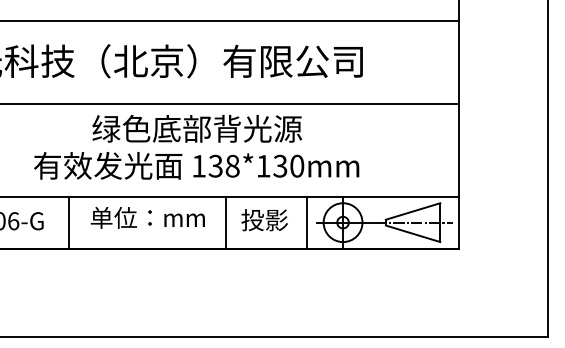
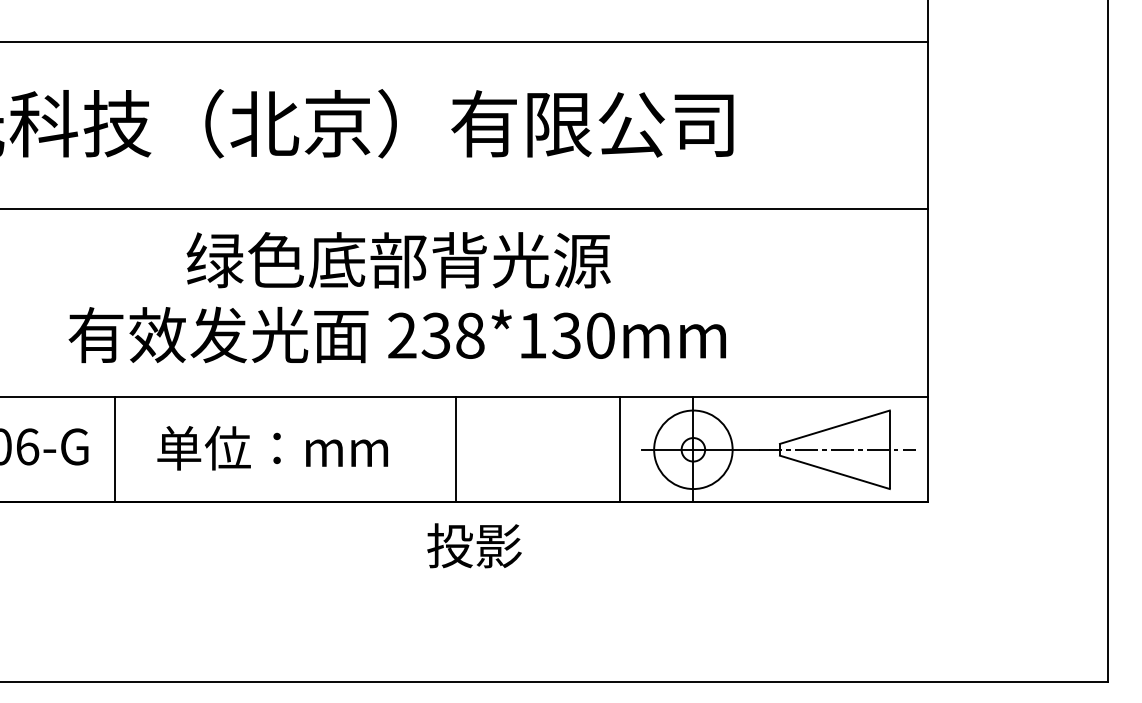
text: (198, 165) -> (401, 334), 138*130mm -> 238*130mm
text: (147, 217) -> (271, 447), moved
text: (264, 220) -> (474, 546), moved
line: (69, 222) -> (116, 449), moved

